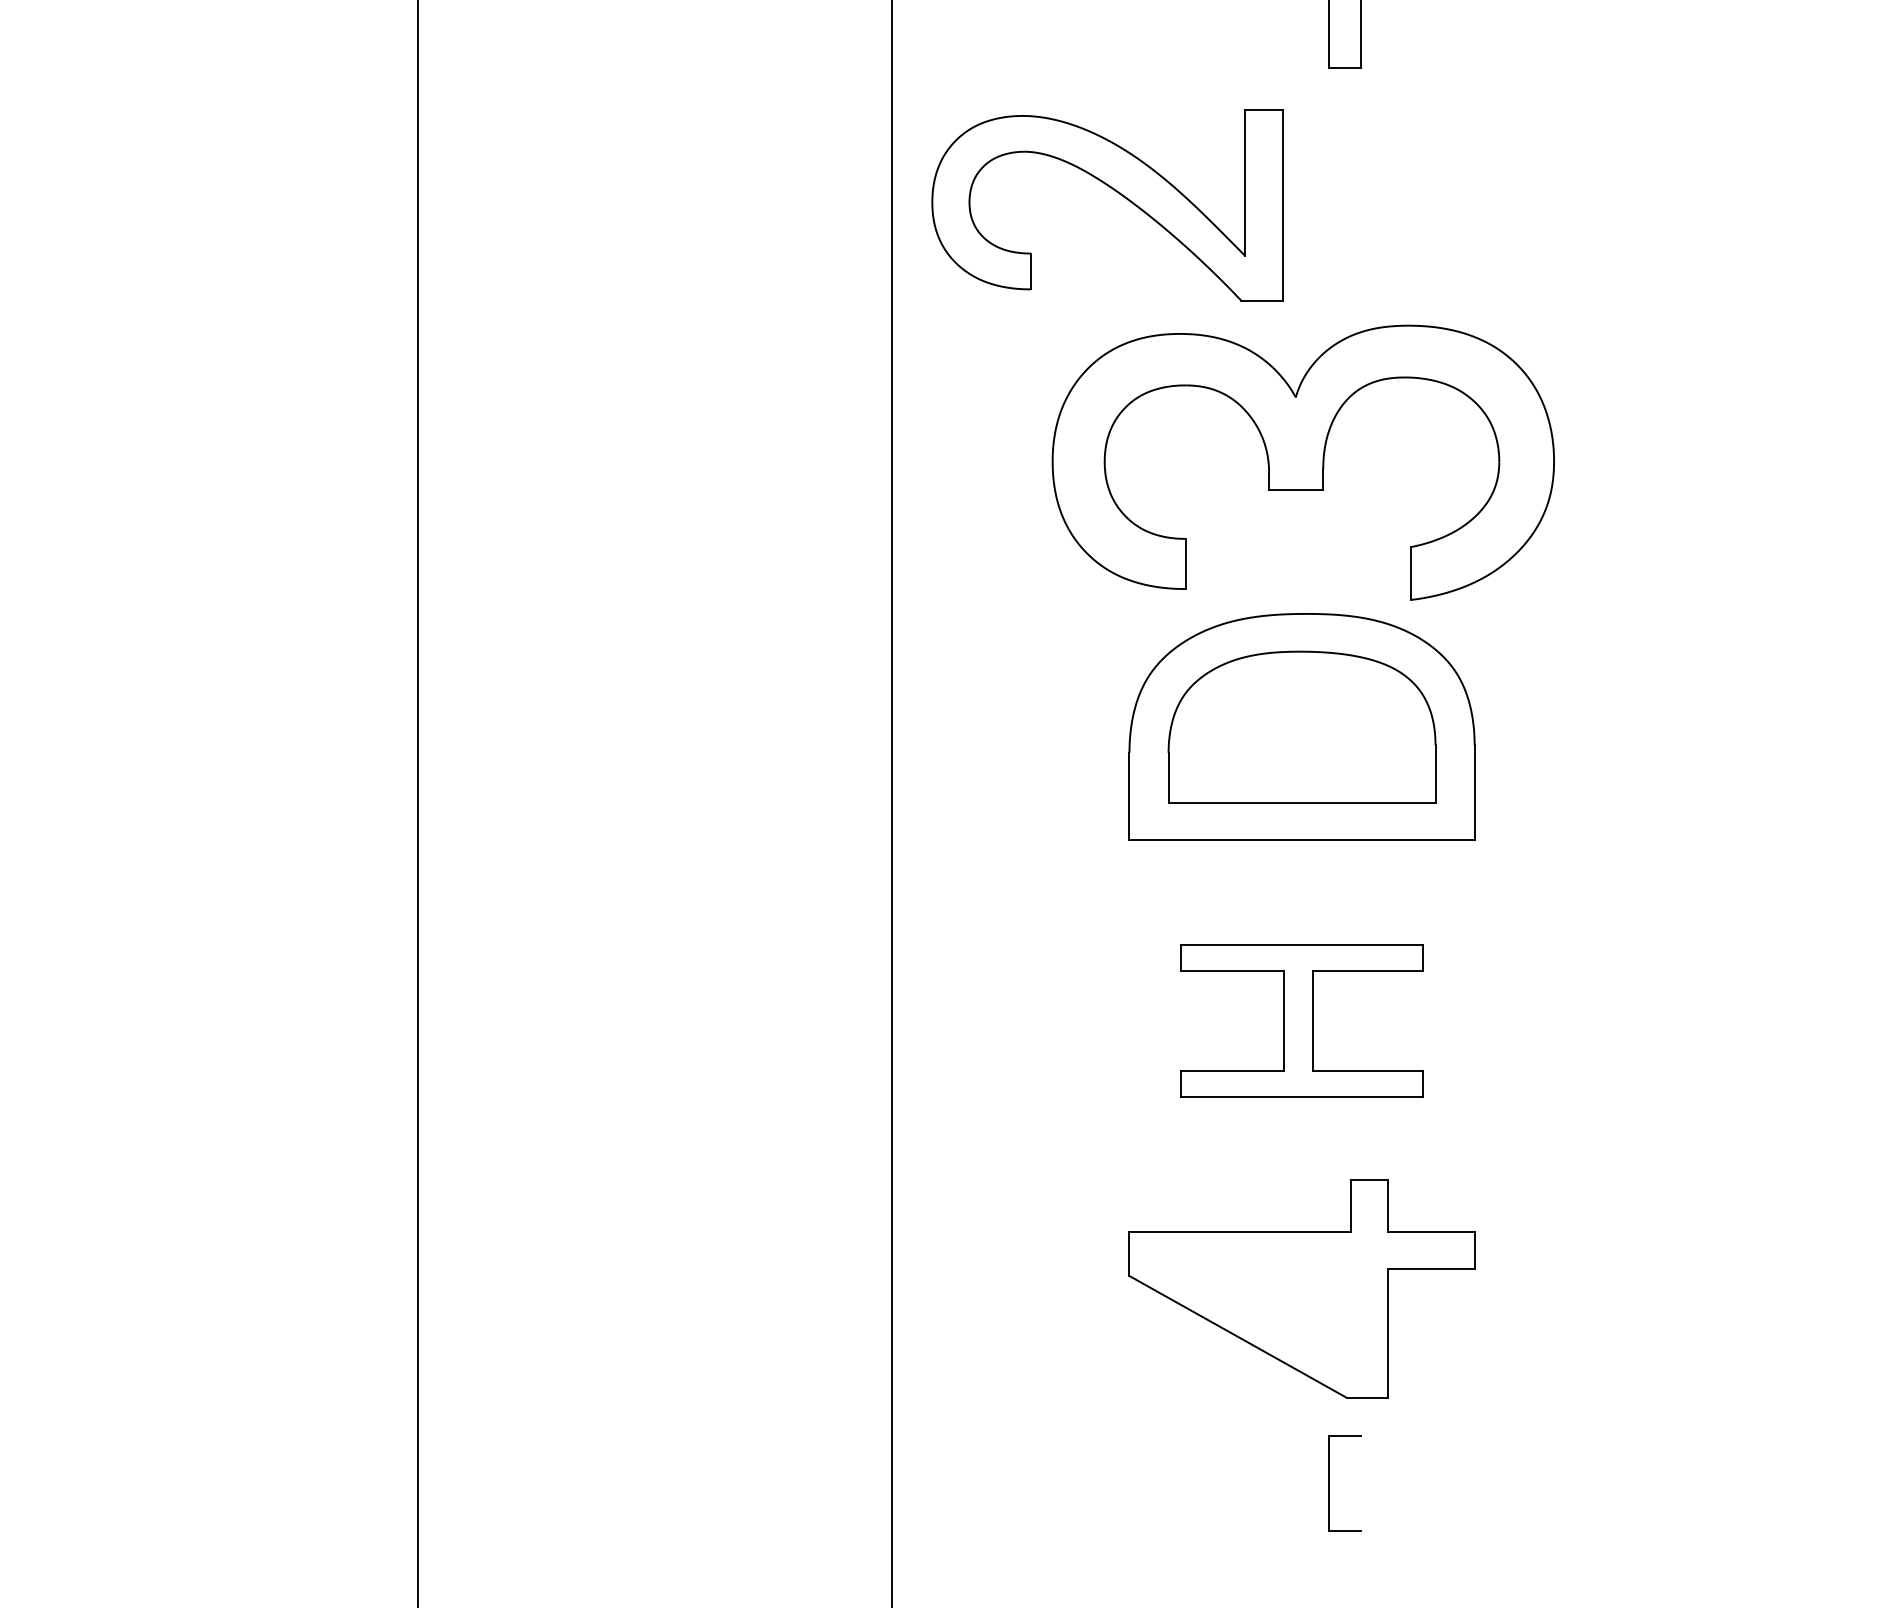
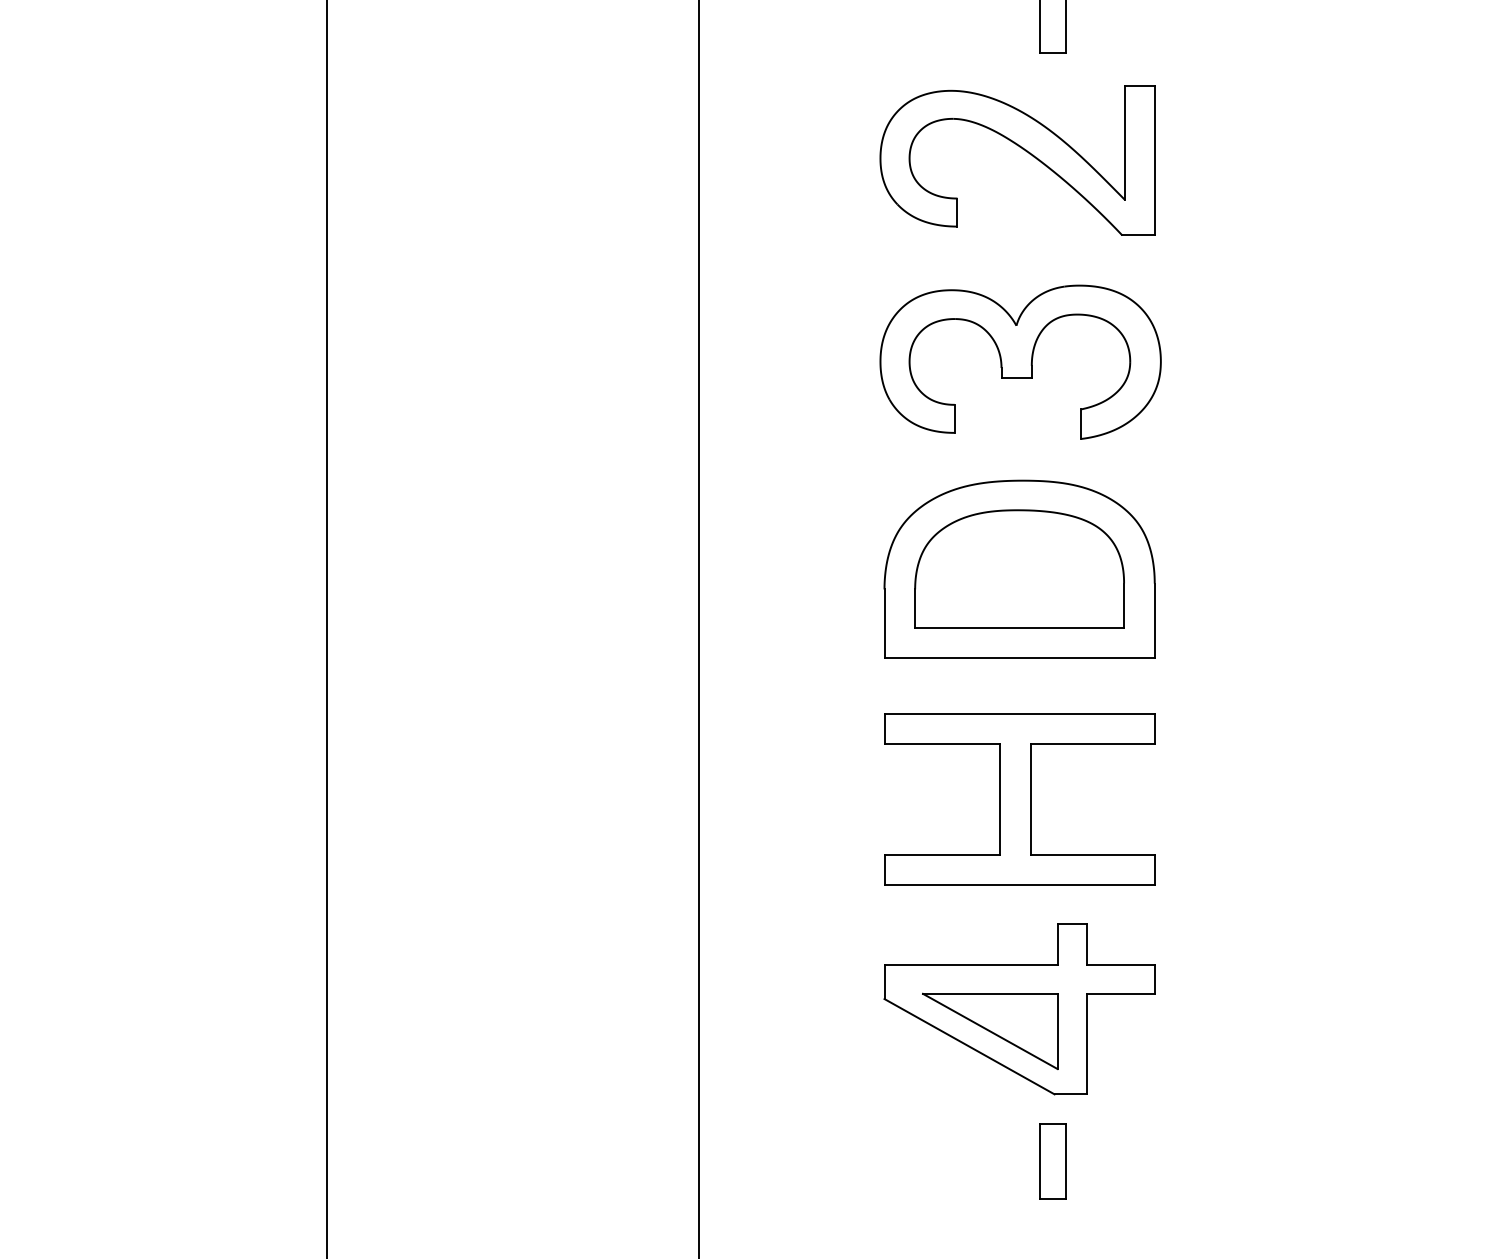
part: (1116, 192) -> (1024, 150), moved
part: (1303, 462) -> (1020, 362), size x0.71
part: (1301, 1020) -> (1019, 798), size x1.43
part: (1264, 1317) -> (990, 1031), added
line: (1361, 1483) -> (1066, 1161), added

